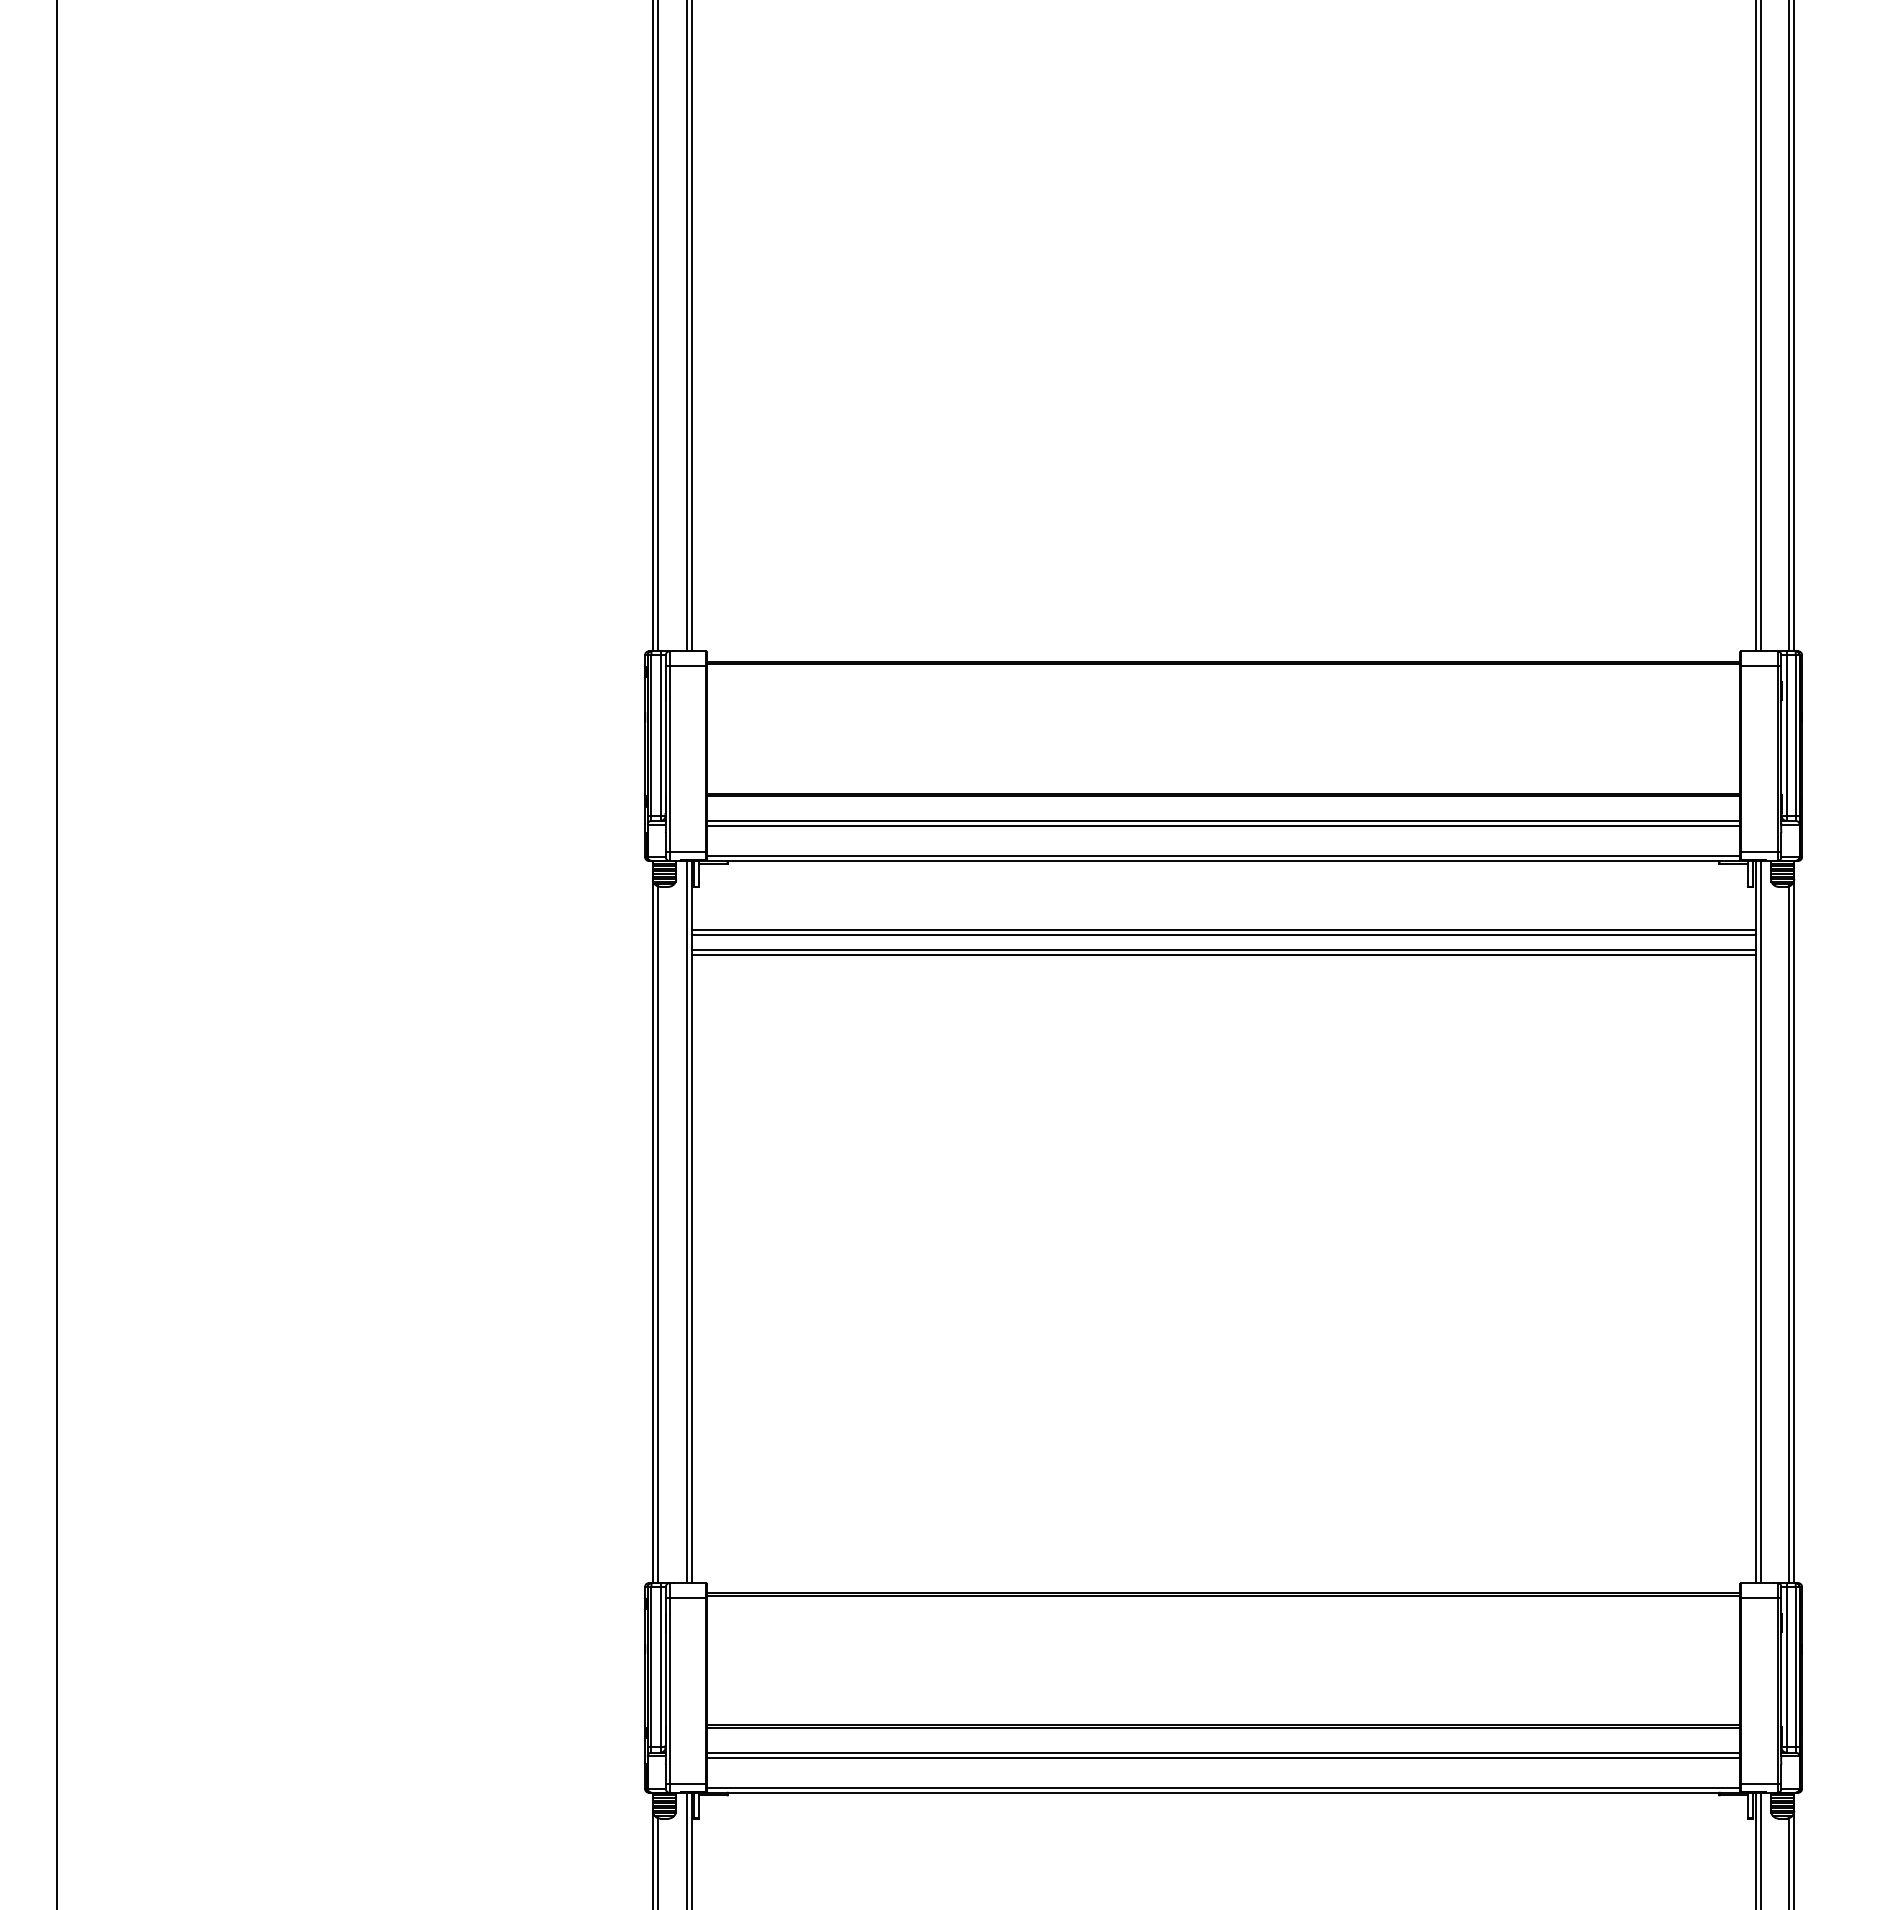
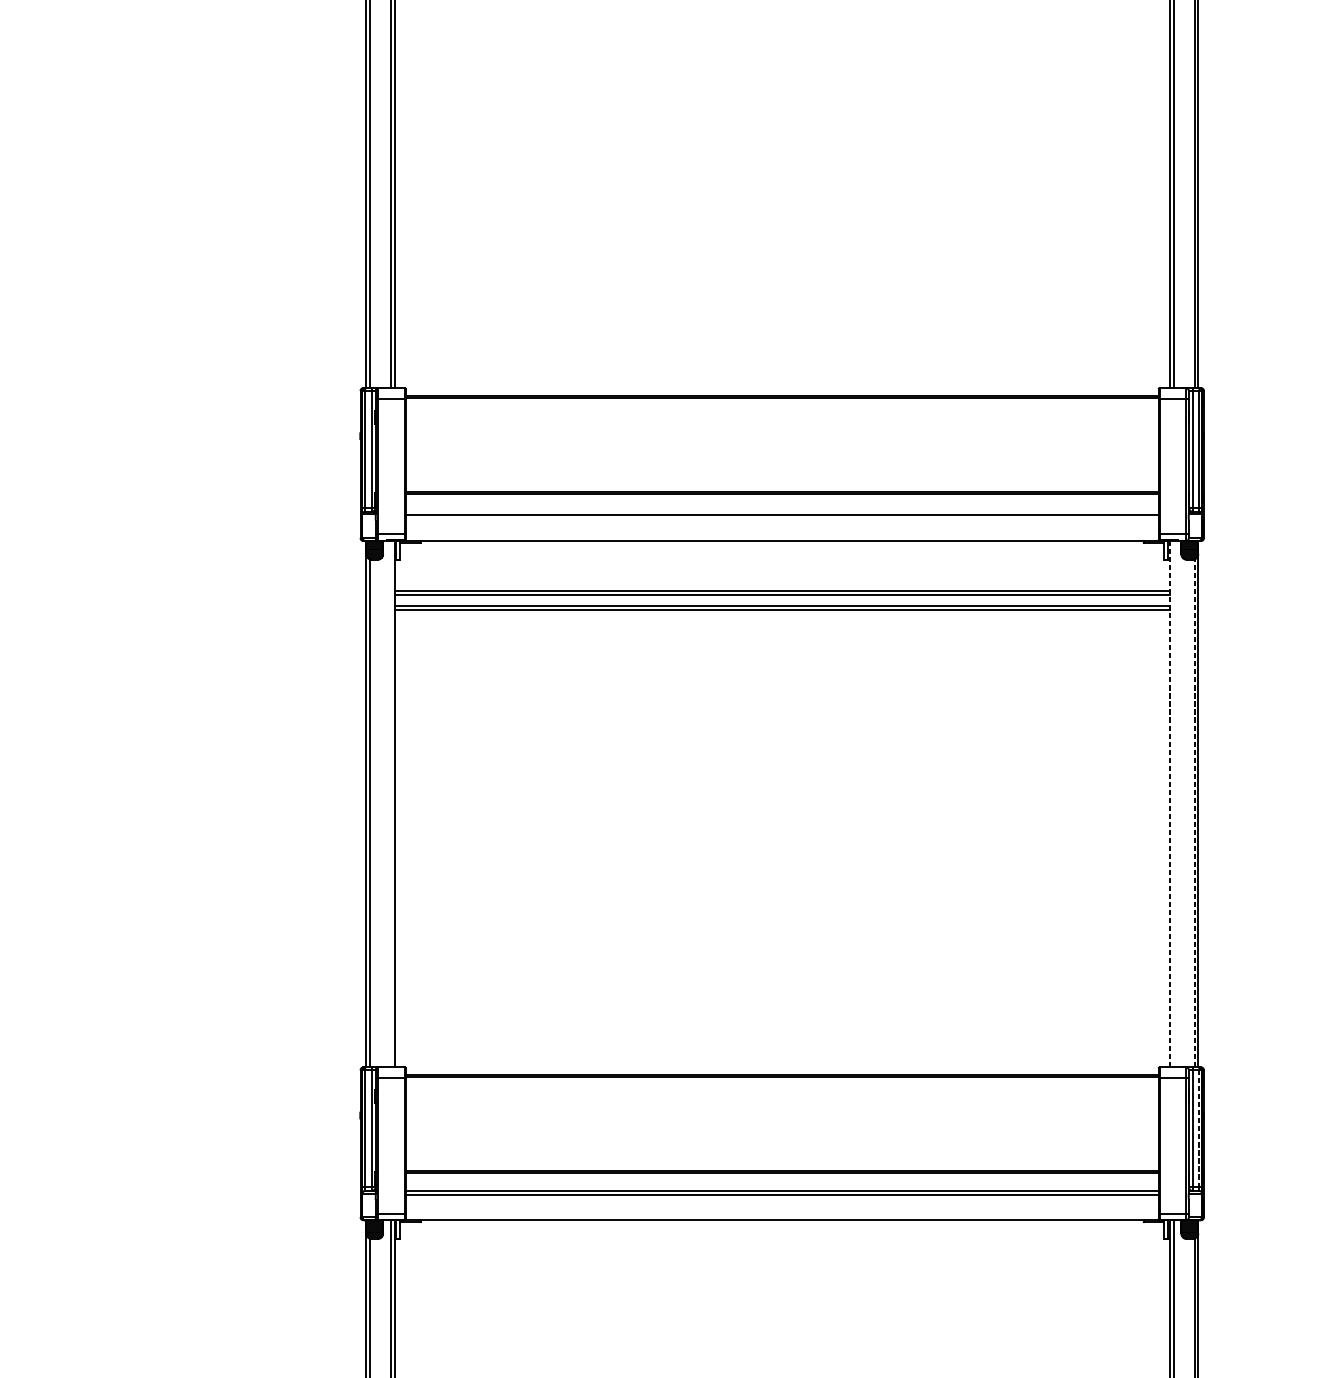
line: (1223, 820) -> (782, 511), removed
line: (1223, 855) -> (782, 536), removed
line: (686, 1221) -> (390, 803), removed
line: (1755, 1221) -> (1170, 803), solid -> dashed
line: (1760, 1221) -> (1173, 803), removed
line: (1789, 1234) -> (1194, 813), solid -> dashed
line: (1795, 1667) -> (1199, 1128), solid -> dashed
line: (1223, 1787) -> (782, 1216), removed

